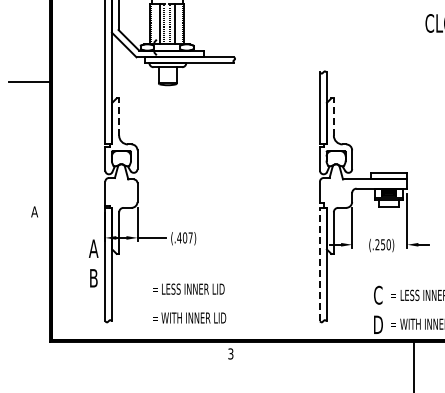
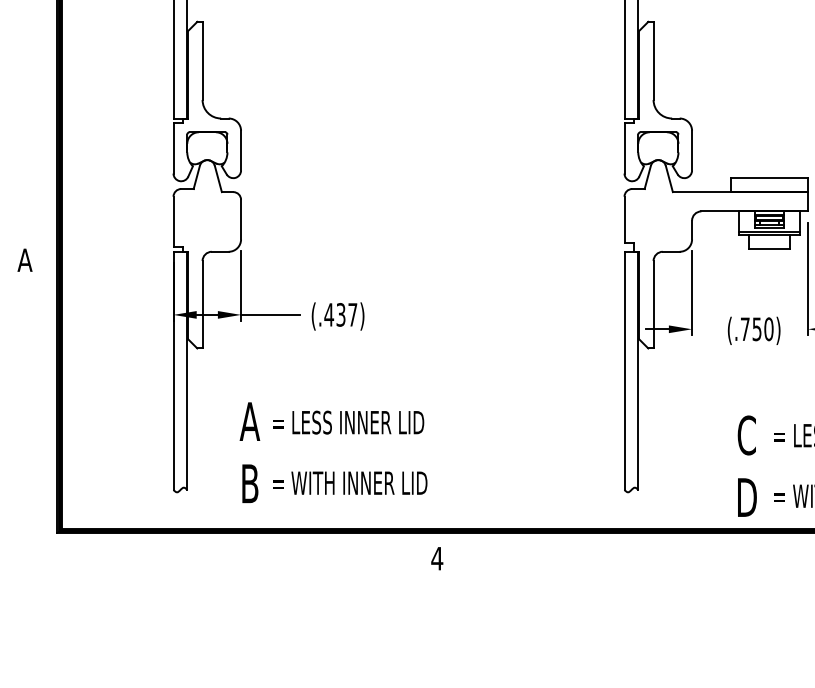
line: (119, 117) -> (203, 61), dashed -> solid
line: (333, 117) -> (652, 61), dashed -> solid
text: (184, 237) -> (339, 314), (.407) -> (.437)
text: (377, 244) -> (745, 328), (.250) -> (.750)
text: (93, 263) -> (249, 452), moved
line: (320, 264) -> (625, 370), dashed -> solid
text: (230, 353) -> (436, 557), 3 -> 4

